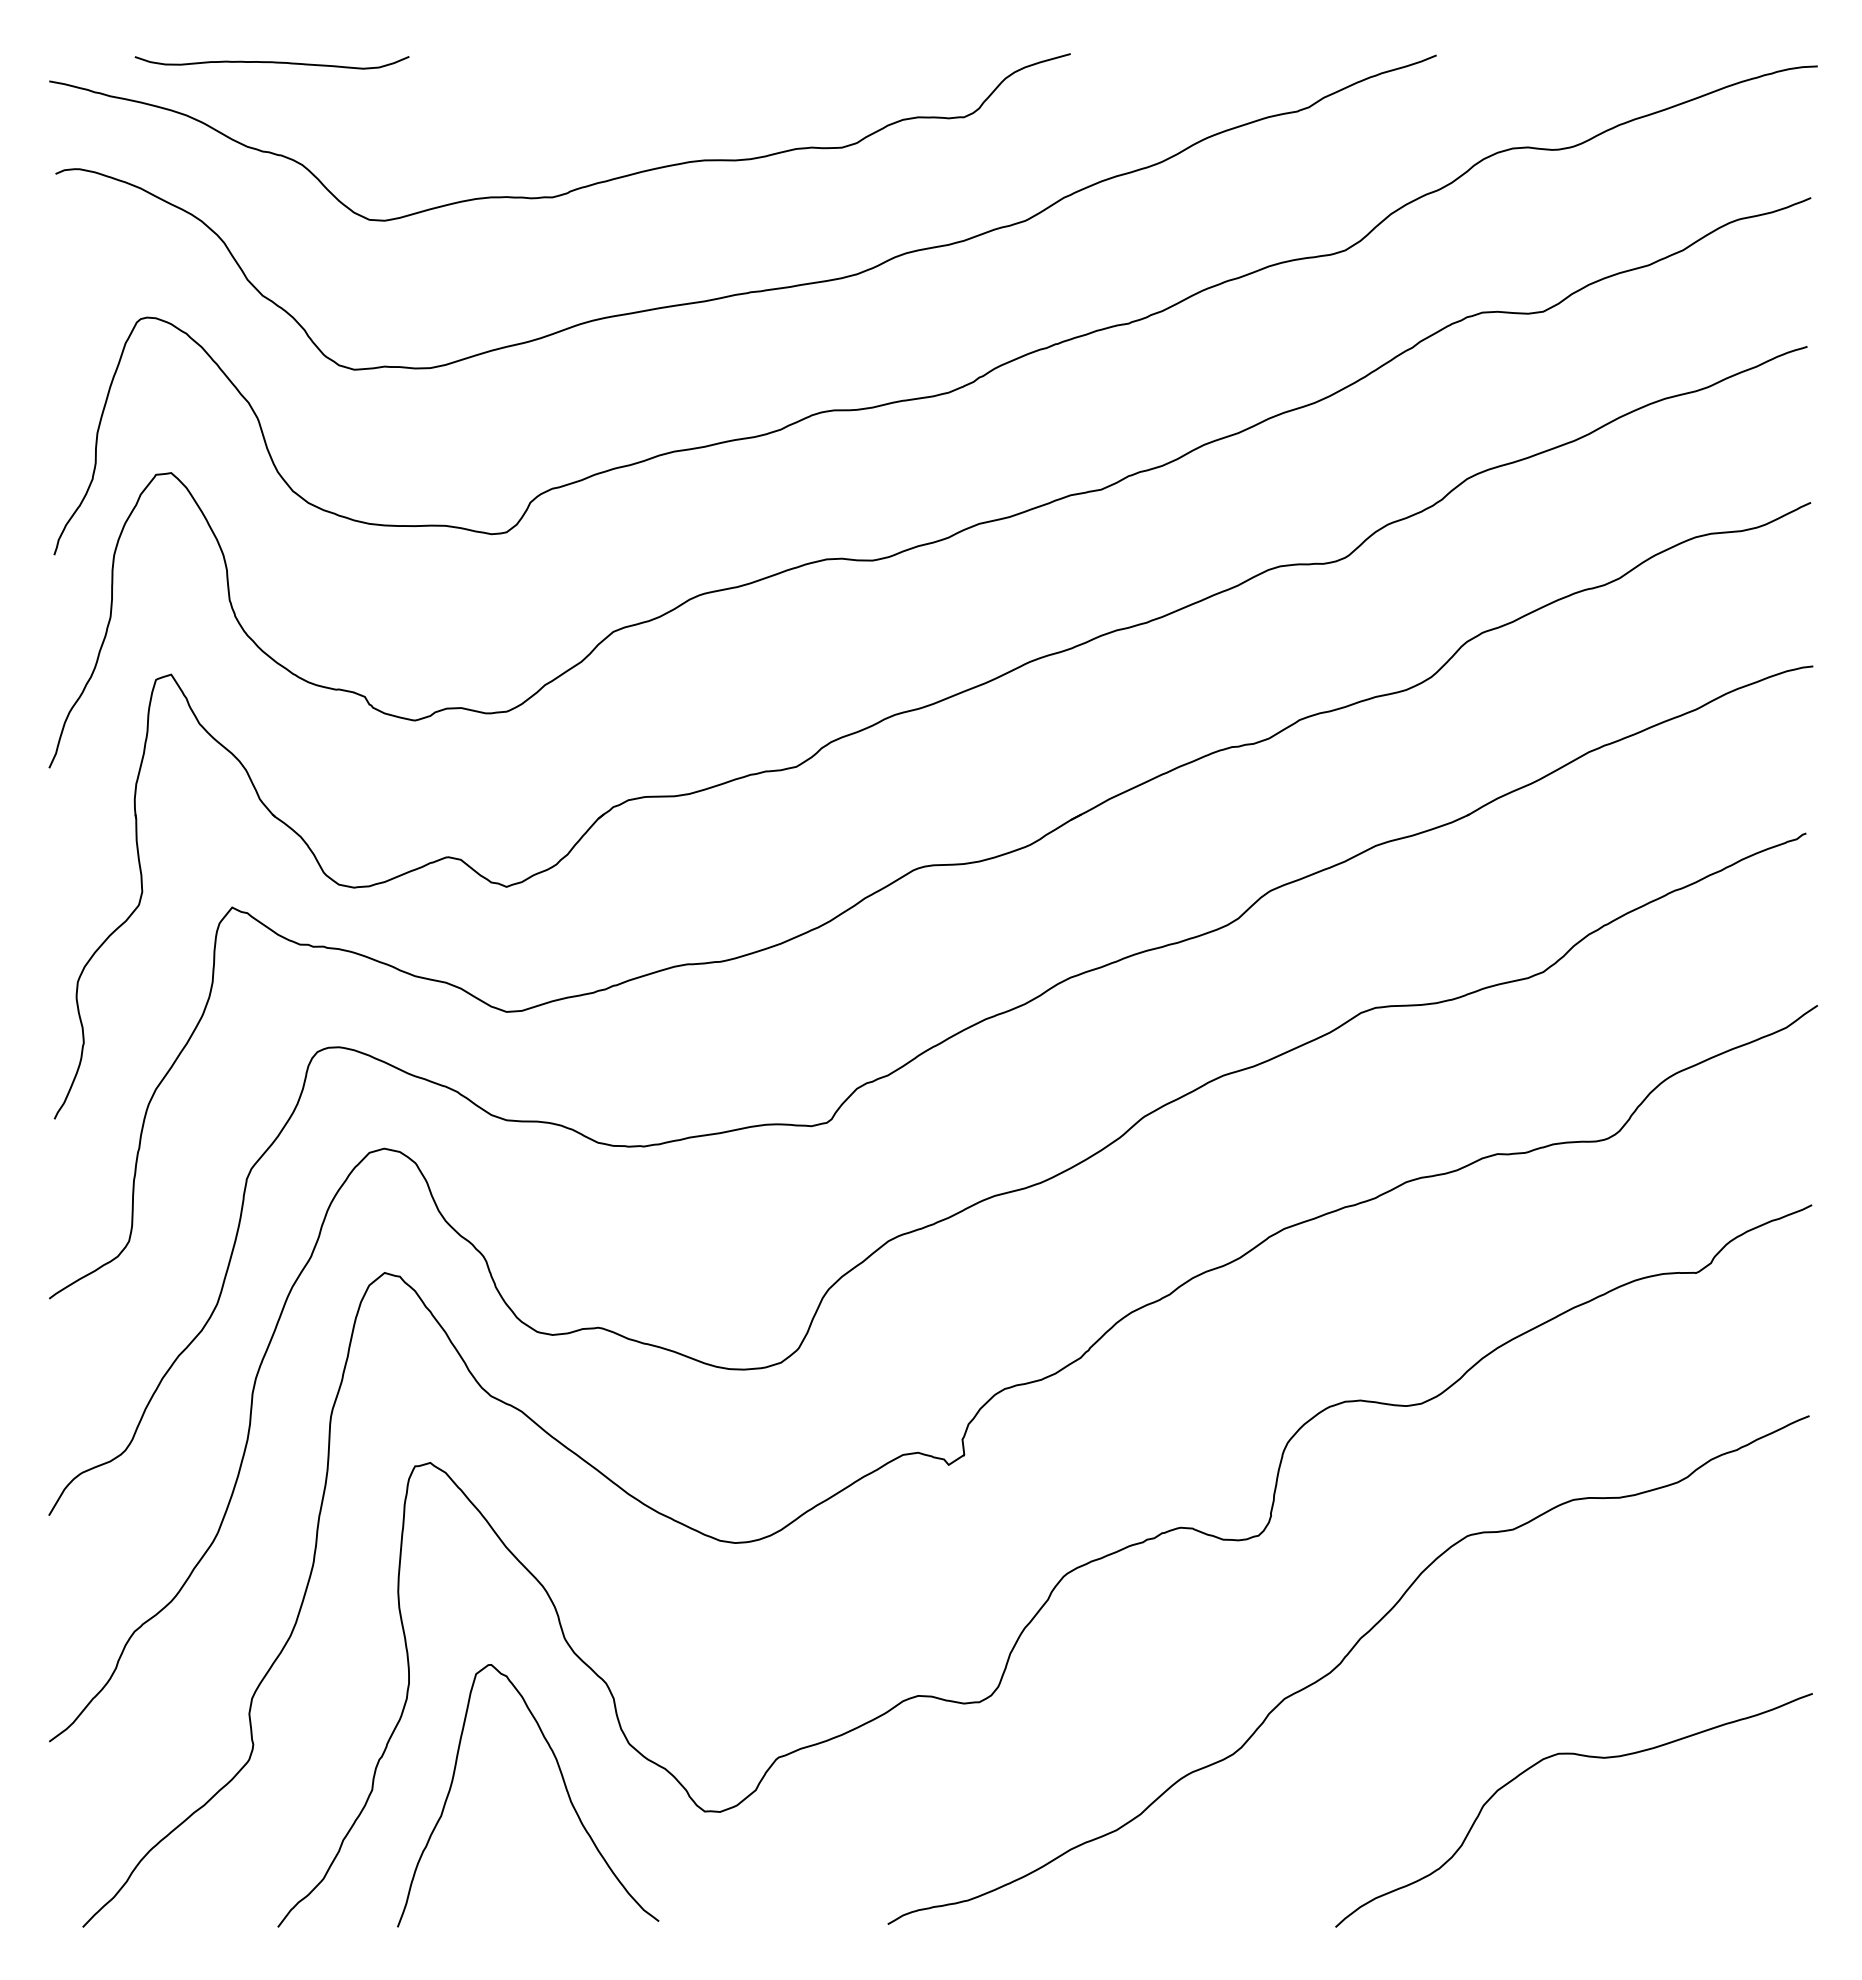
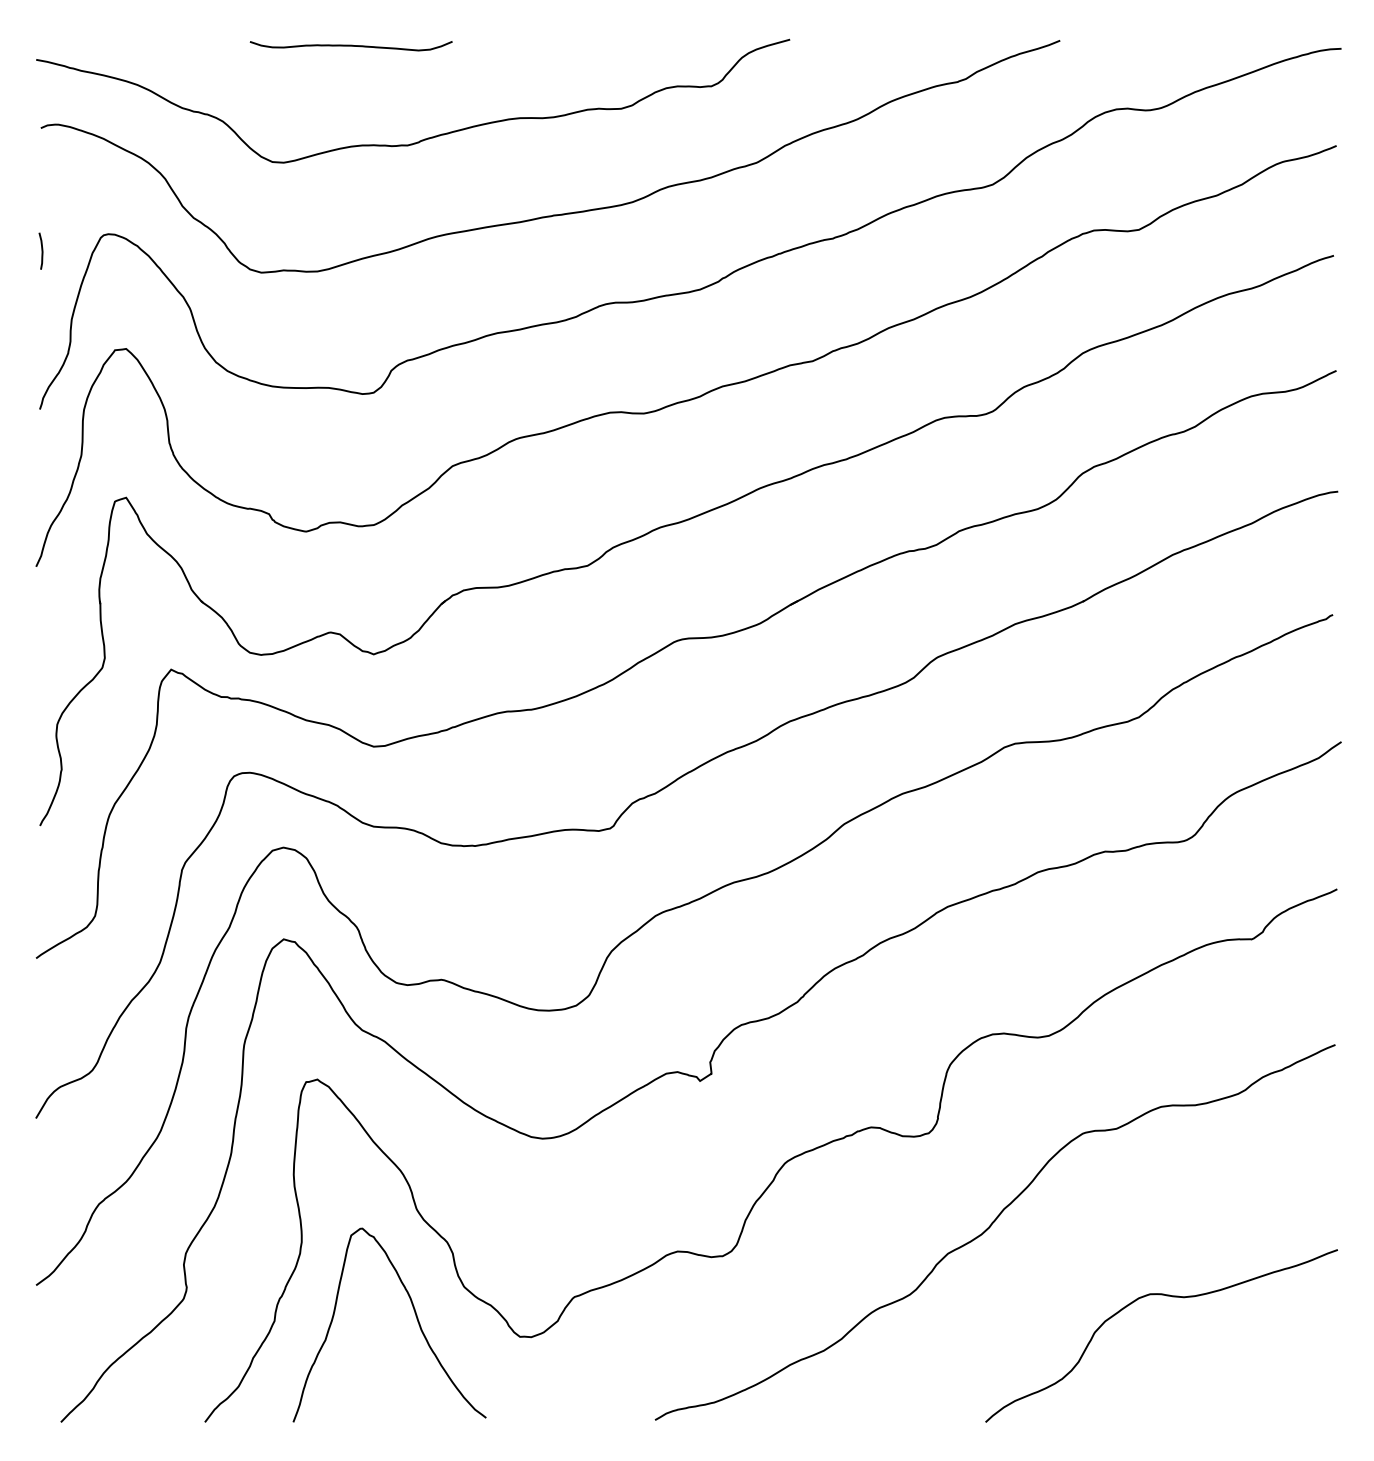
curve: (271, 62) -> (350, 45), moved
curve: (56, 340) -> (41, 251), added

